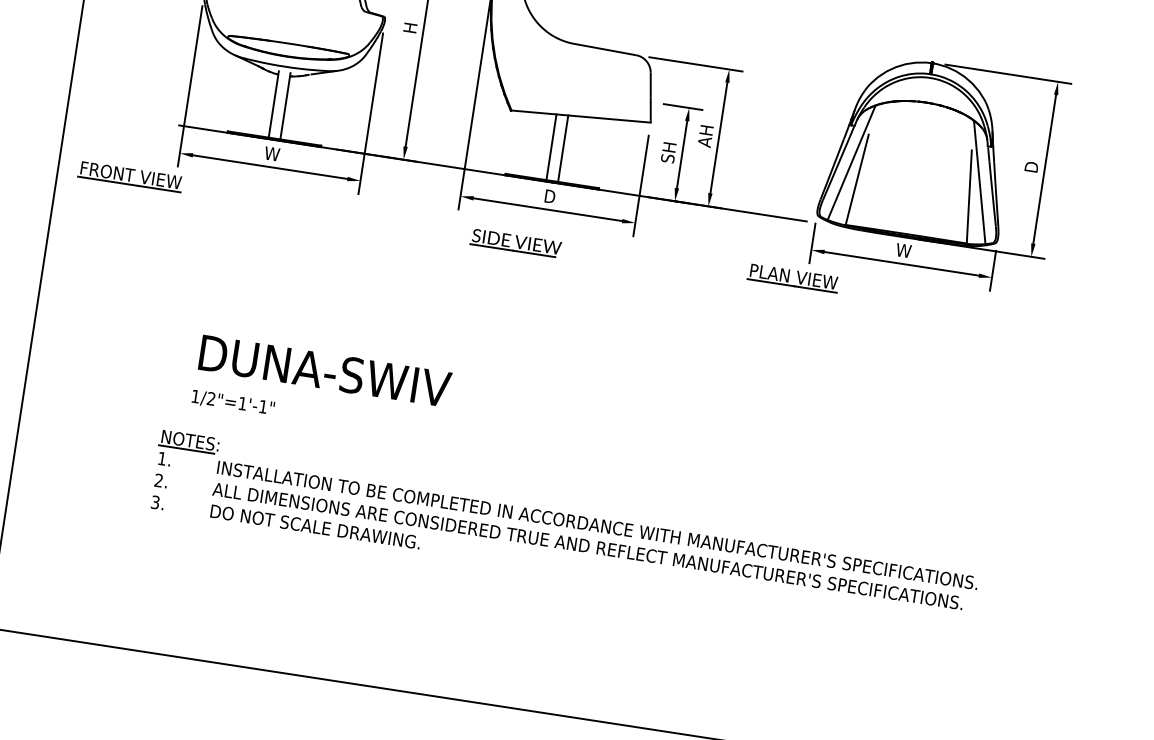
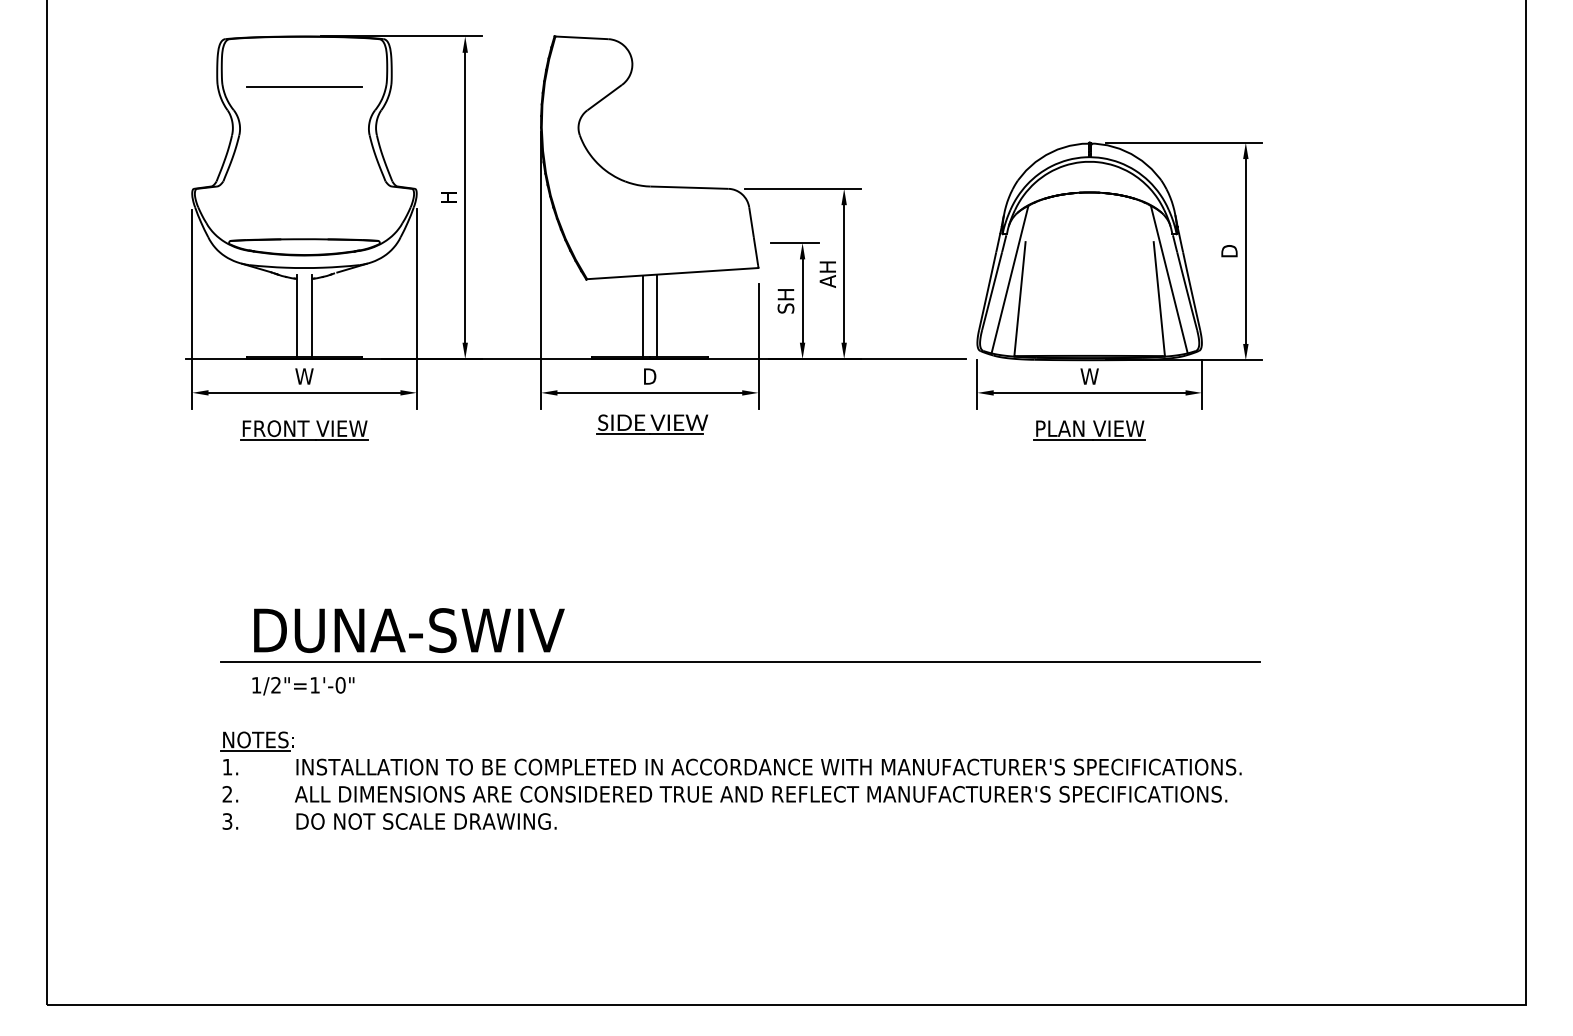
part: (130, 176) -> (304, 430), moved
part: (516, 243) -> (652, 424), moved
part: (793, 278) -> (1089, 430), moved
text: (263, 406) -> (340, 685), 1/2"=1'-1" -> 1/2"=1'-0"
line: (587, 437) -> (740, 662), added

